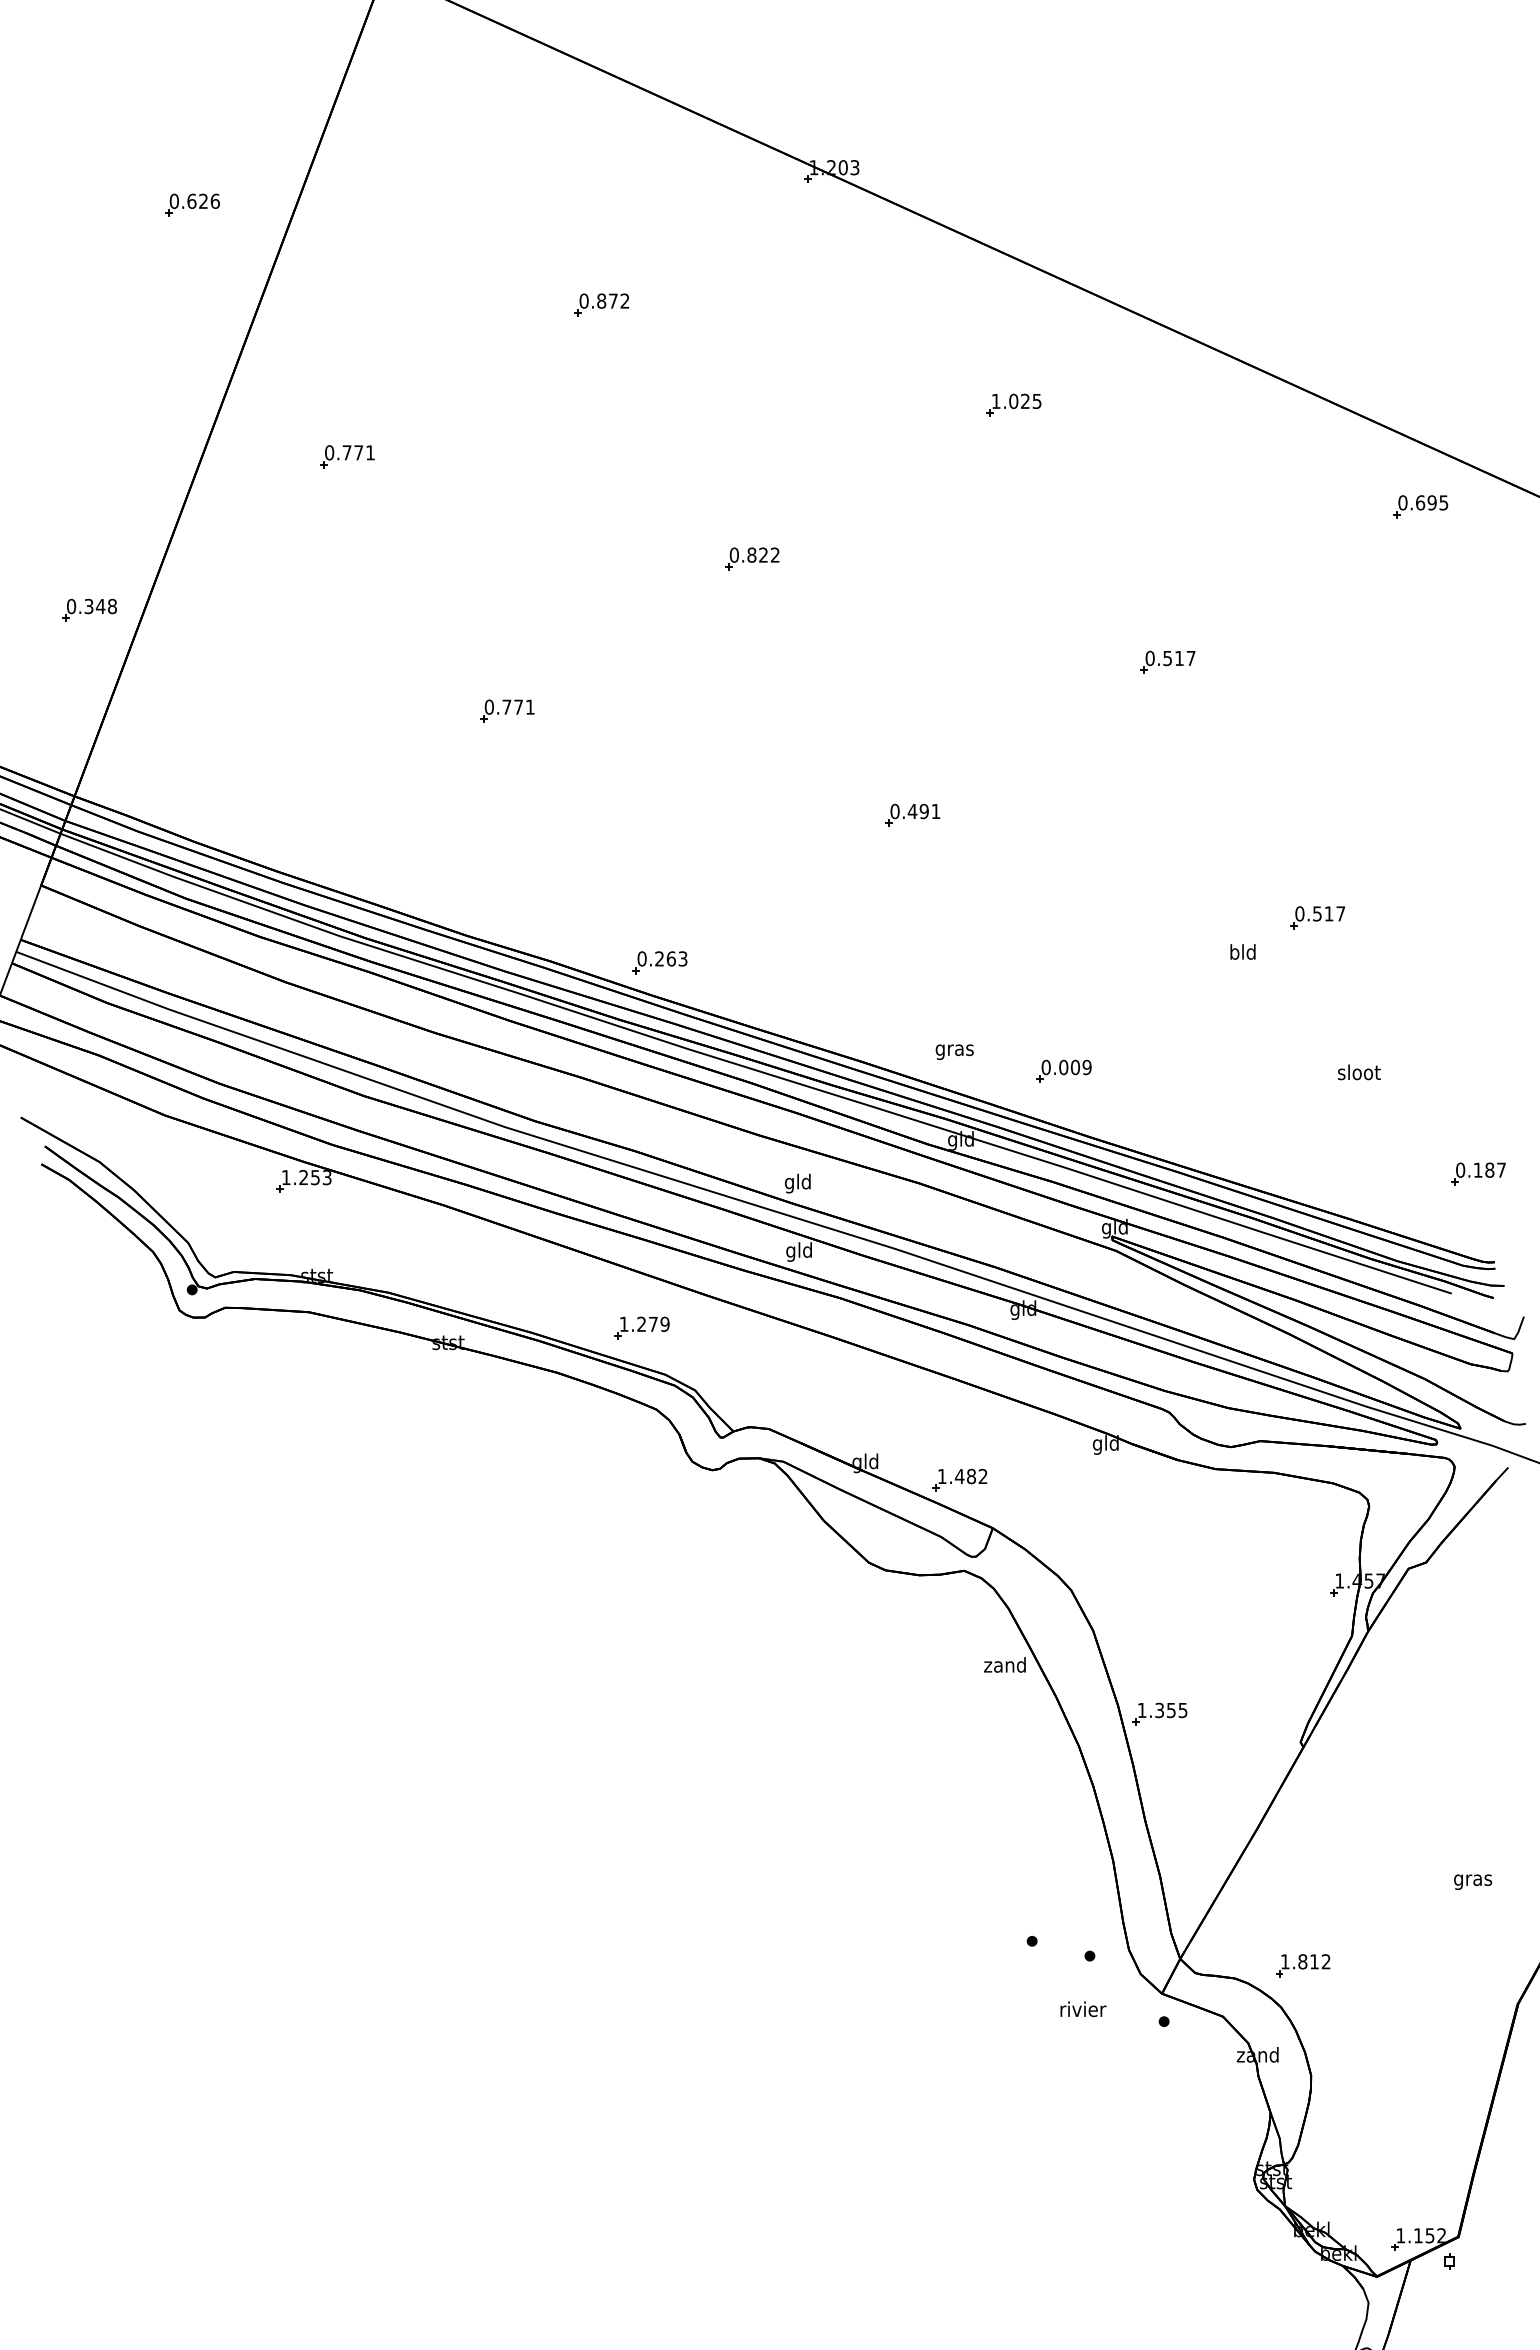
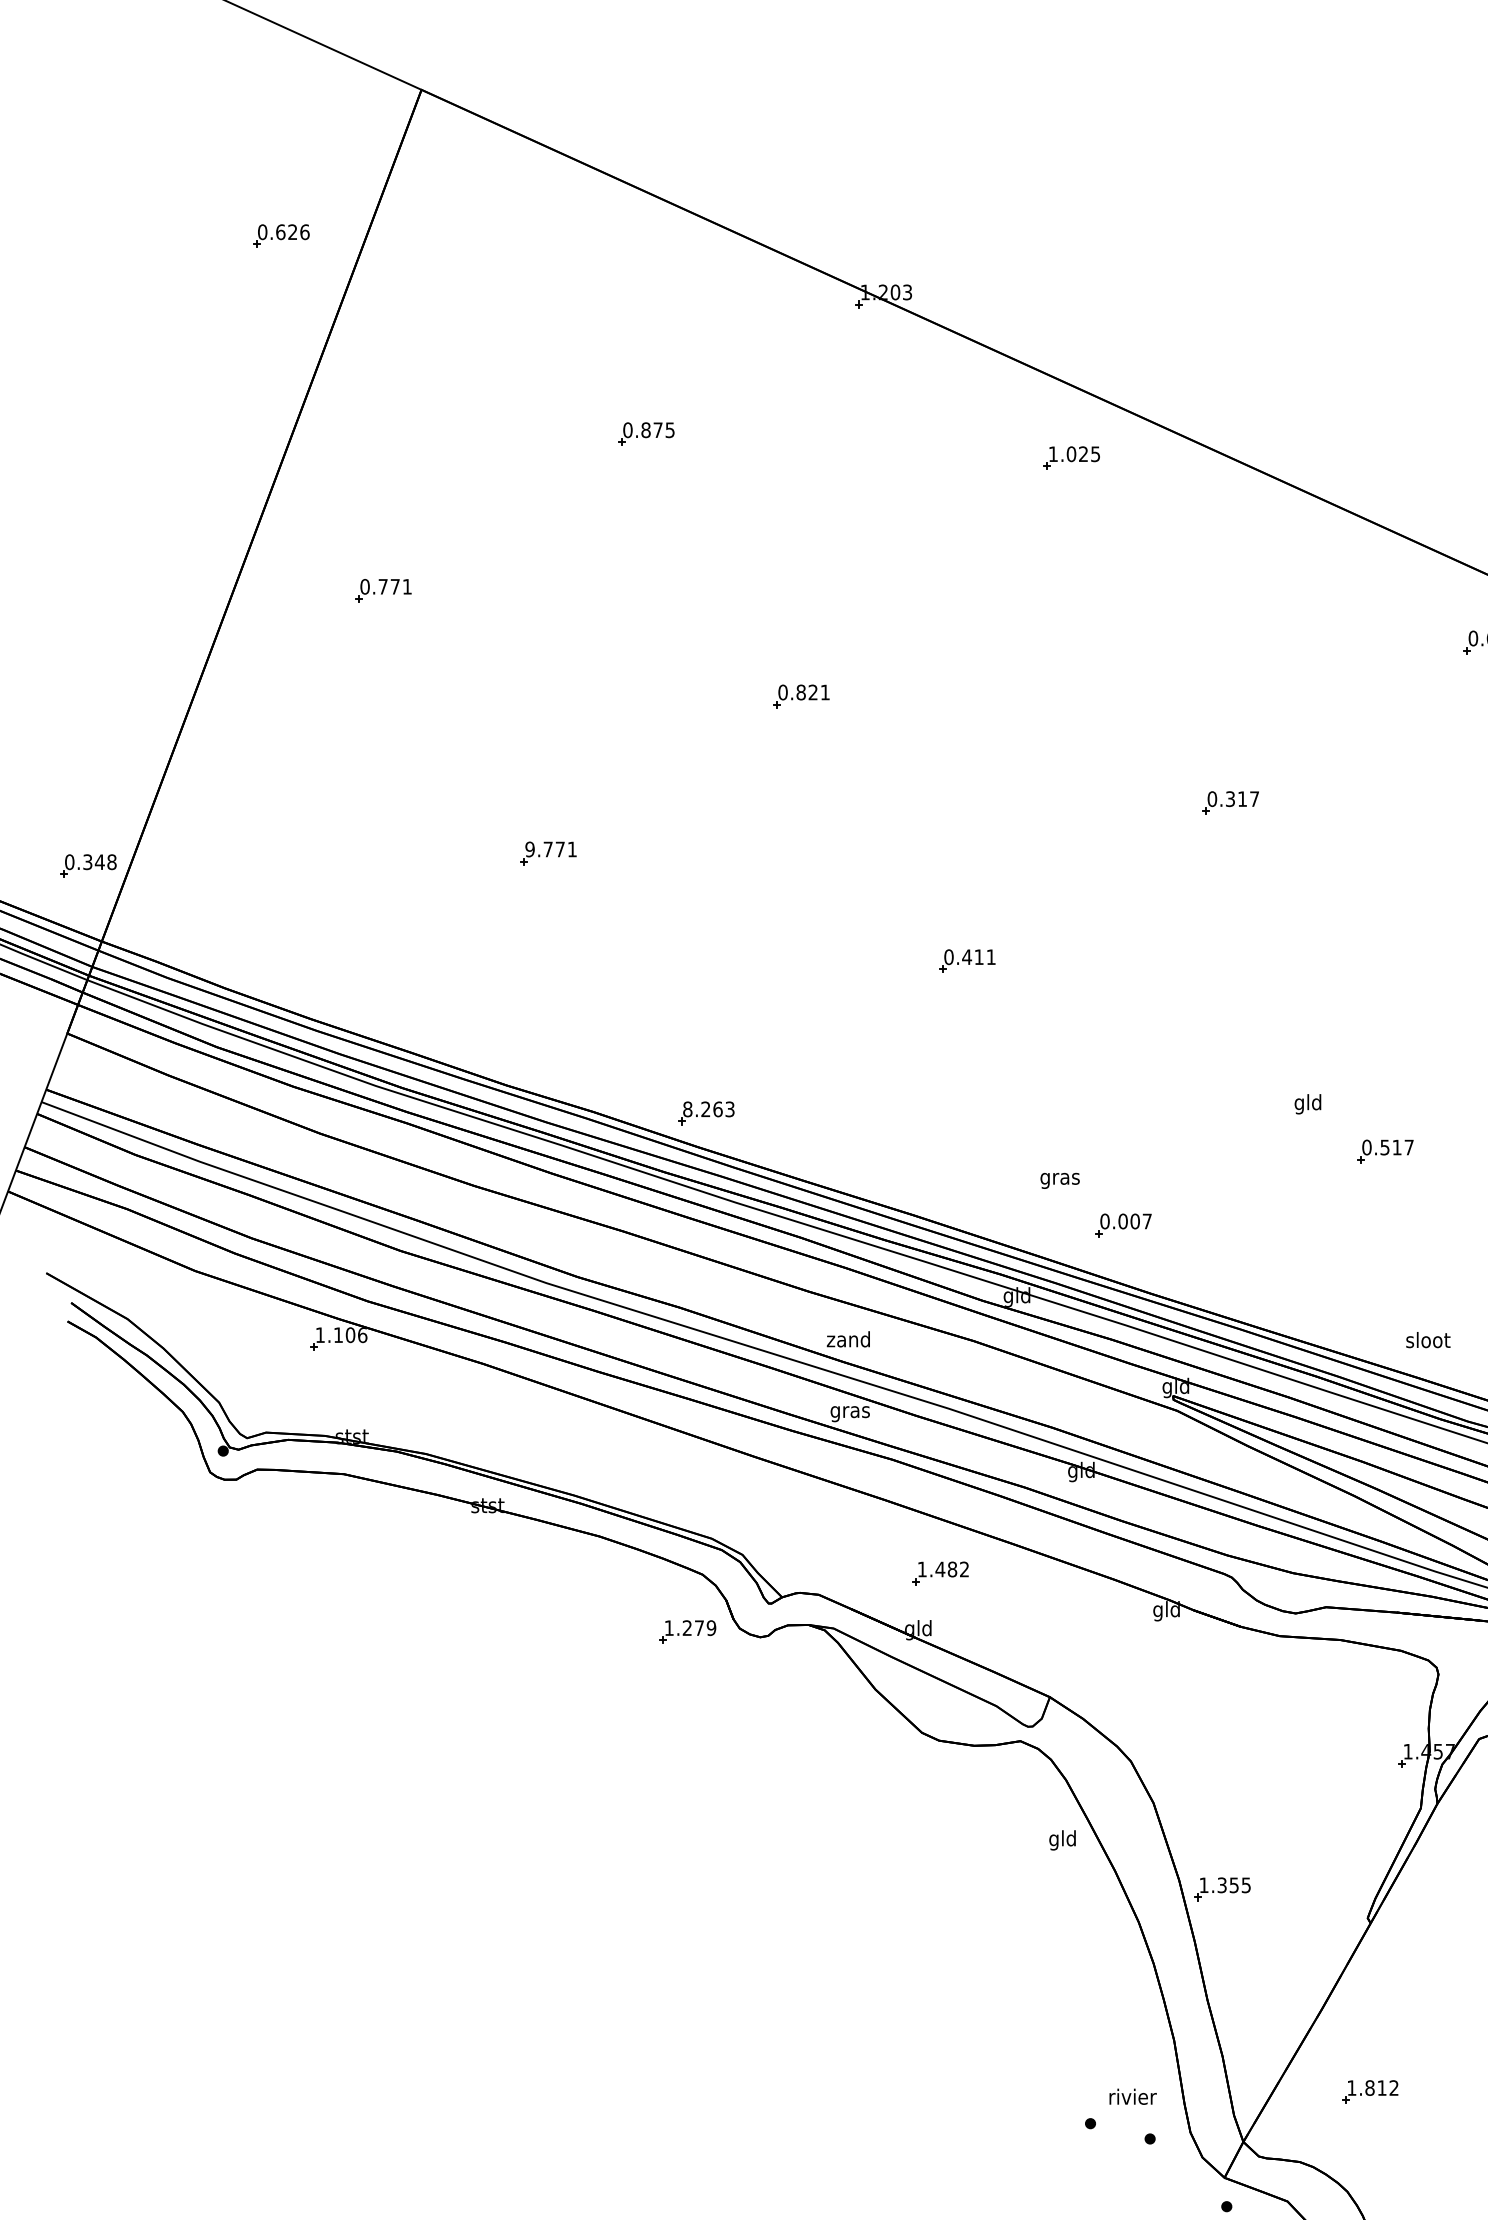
part: (192, 204) -> (281, 235), moved
text: (624, 300) -> (669, 429), 0.872 -> 0.875
part: (1013, 404) -> (1071, 457), moved
text: (774, 554) -> (824, 691), 0.822 -> 0.821
part: (89, 609) -> (88, 865), moved
text: (1167, 657) -> (1230, 798), 0.517 -> 0.317
text: (488, 707) -> (529, 849), 0.771 -> 9.771
text: (923, 811) -> (978, 957), 0.491 -> 0.411
part: (1317, 917) -> (1385, 1151), moved
text: (1234, 953) -> (1299, 1103), bld -> gld
text: (641, 958) -> (687, 1108), 0.263 -> 8.263
text: (954, 1051) -> (1059, 1180), moved
text: (1086, 1067) -> (1146, 1221), 0.009 -> 0.007
text: (1359, 1072) -> (1428, 1340), moved
text: (315, 1177) -> (350, 1335), 1.253 -> 1.106
text: (797, 1183) -> (848, 1341), gld -> zand
text: (799, 1251) -> (850, 1411), gld -> gras
part: (641, 1327) -> (687, 1631), moved
part: (959, 1479) -> (940, 1572), moved
text: (1004, 1666) -> (1061, 1839), zand -> gld
part: (1303, 1965) -> (1370, 2091), moved
text: (1083, 2009) -> (1133, 2097), moved

